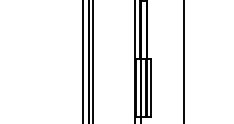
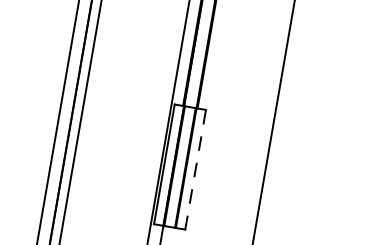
line: (151, 87) -> (196, 169), solid -> dashed

